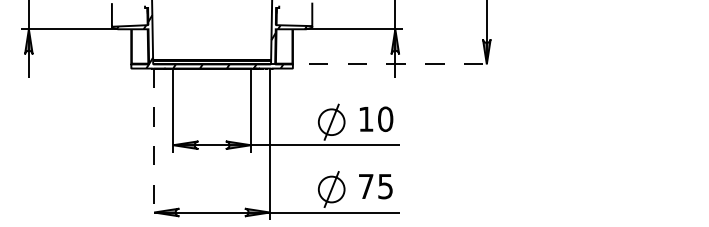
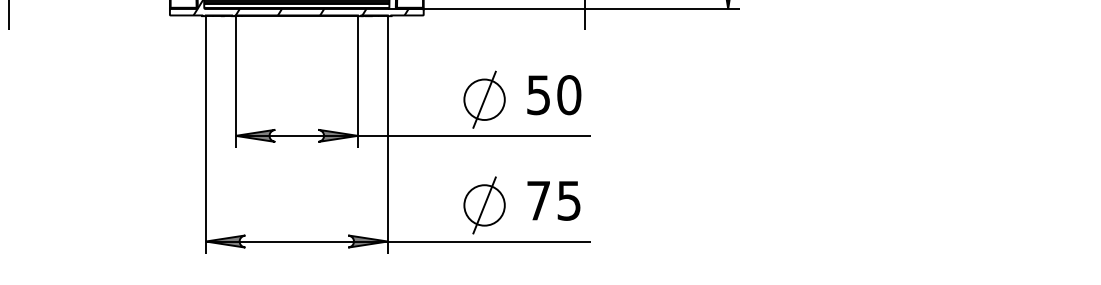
line: (382, 64) -> (564, 9), dashed -> solid
text: (365, 119) -> (537, 95), 10 -> 50
line: (154, 144) -> (206, 134), dashed -> solid

